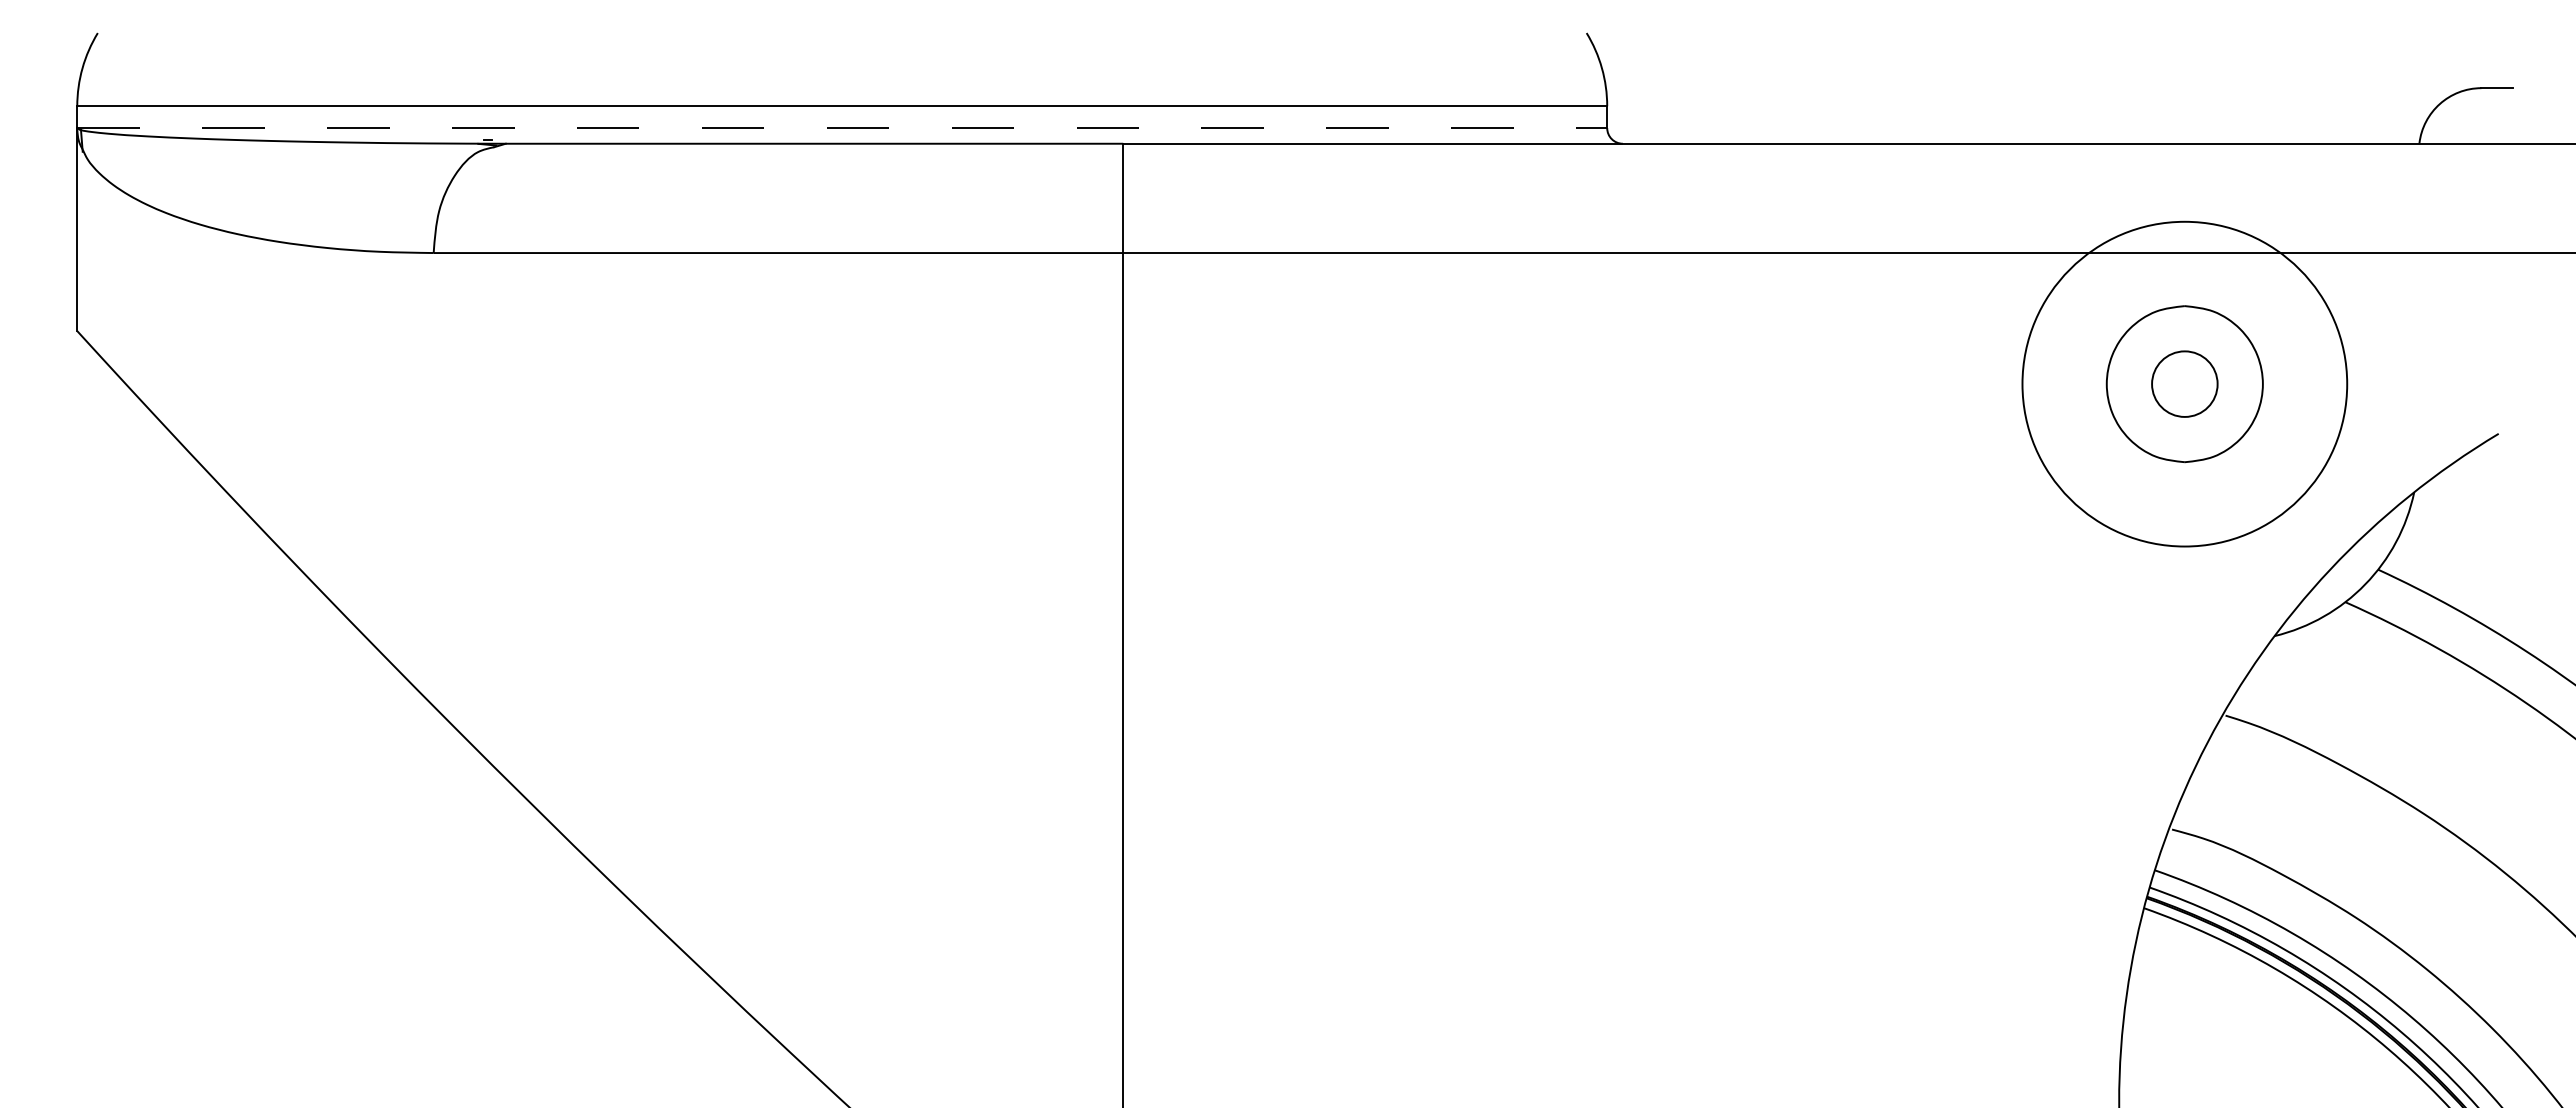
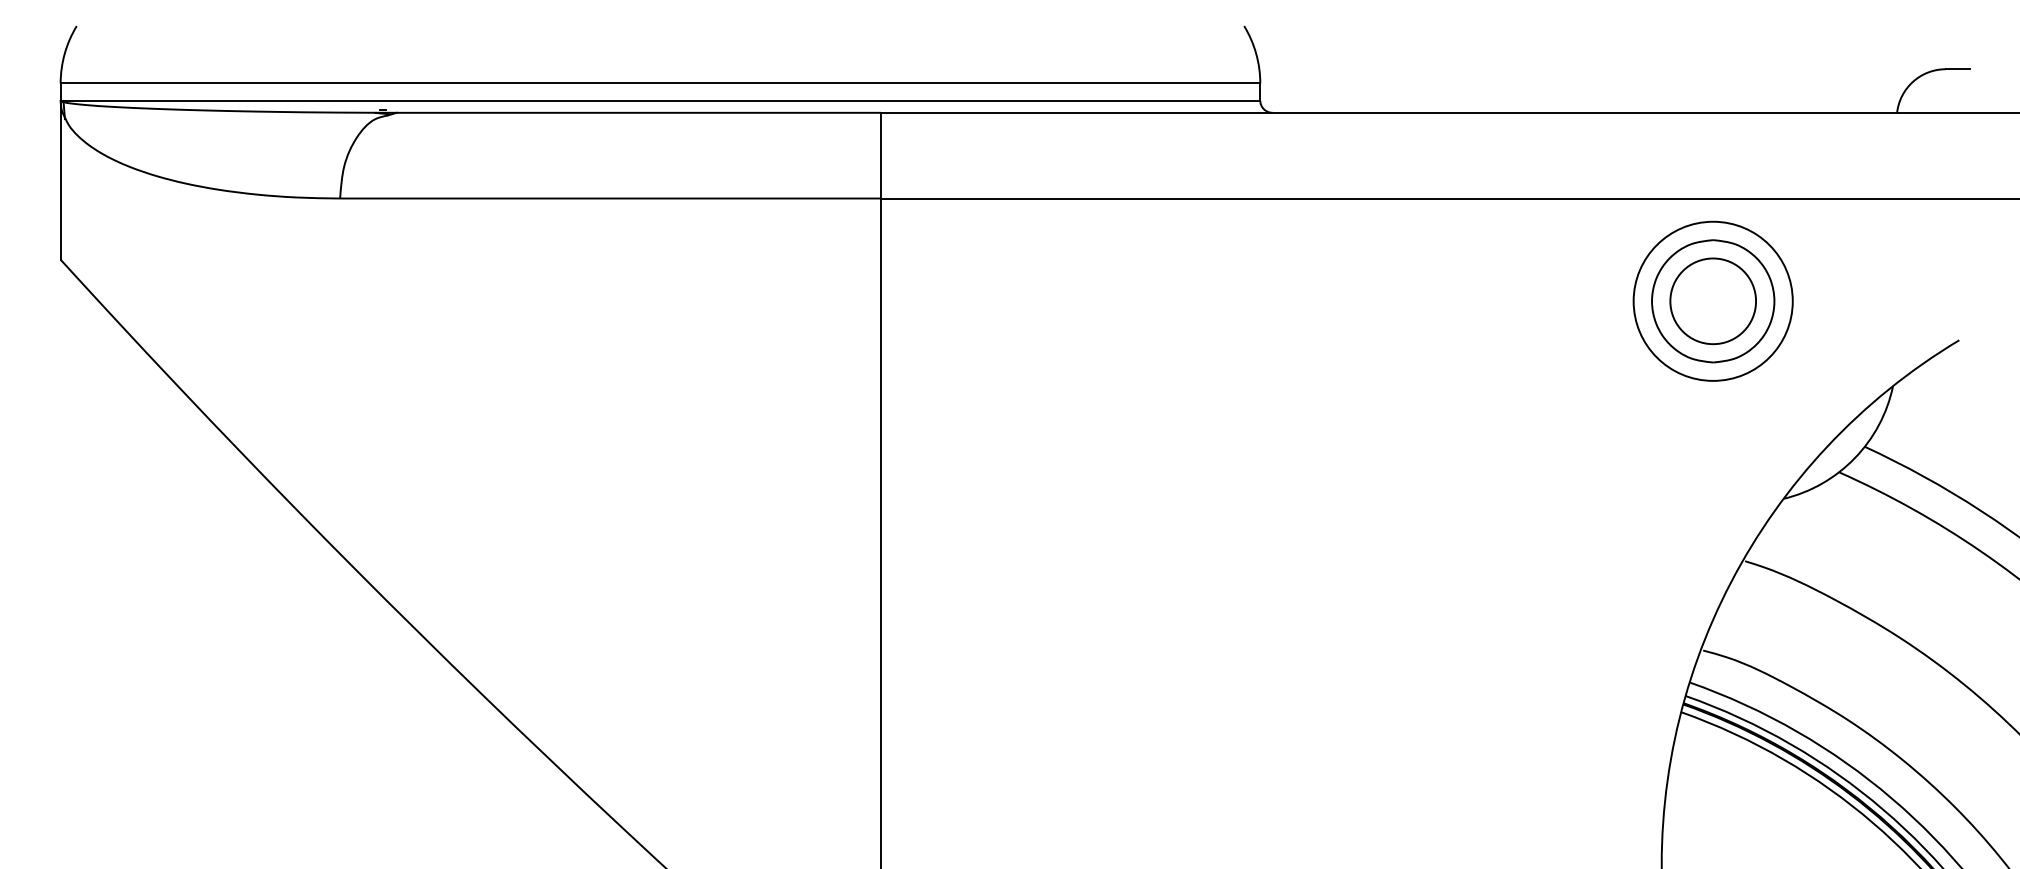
line: (842, 128) -> (660, 100), dashed -> solid
circle: (2184, 383) -> (1712, 300), size x0.62
circle: (2184, 383) -> (1712, 300), size x1.67

